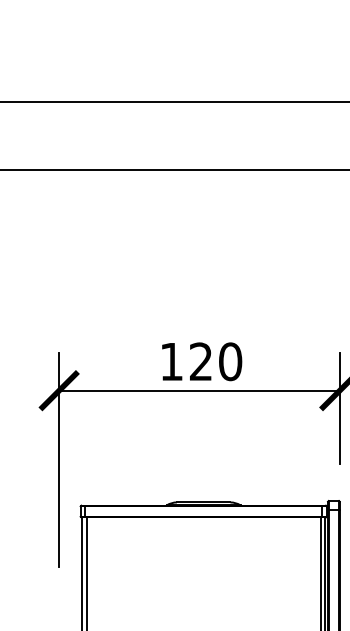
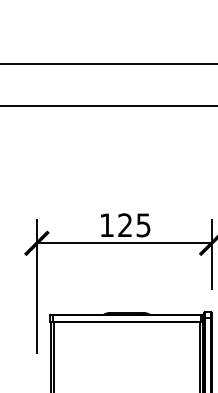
text: (230, 362) -> (143, 225), 120 -> 125

